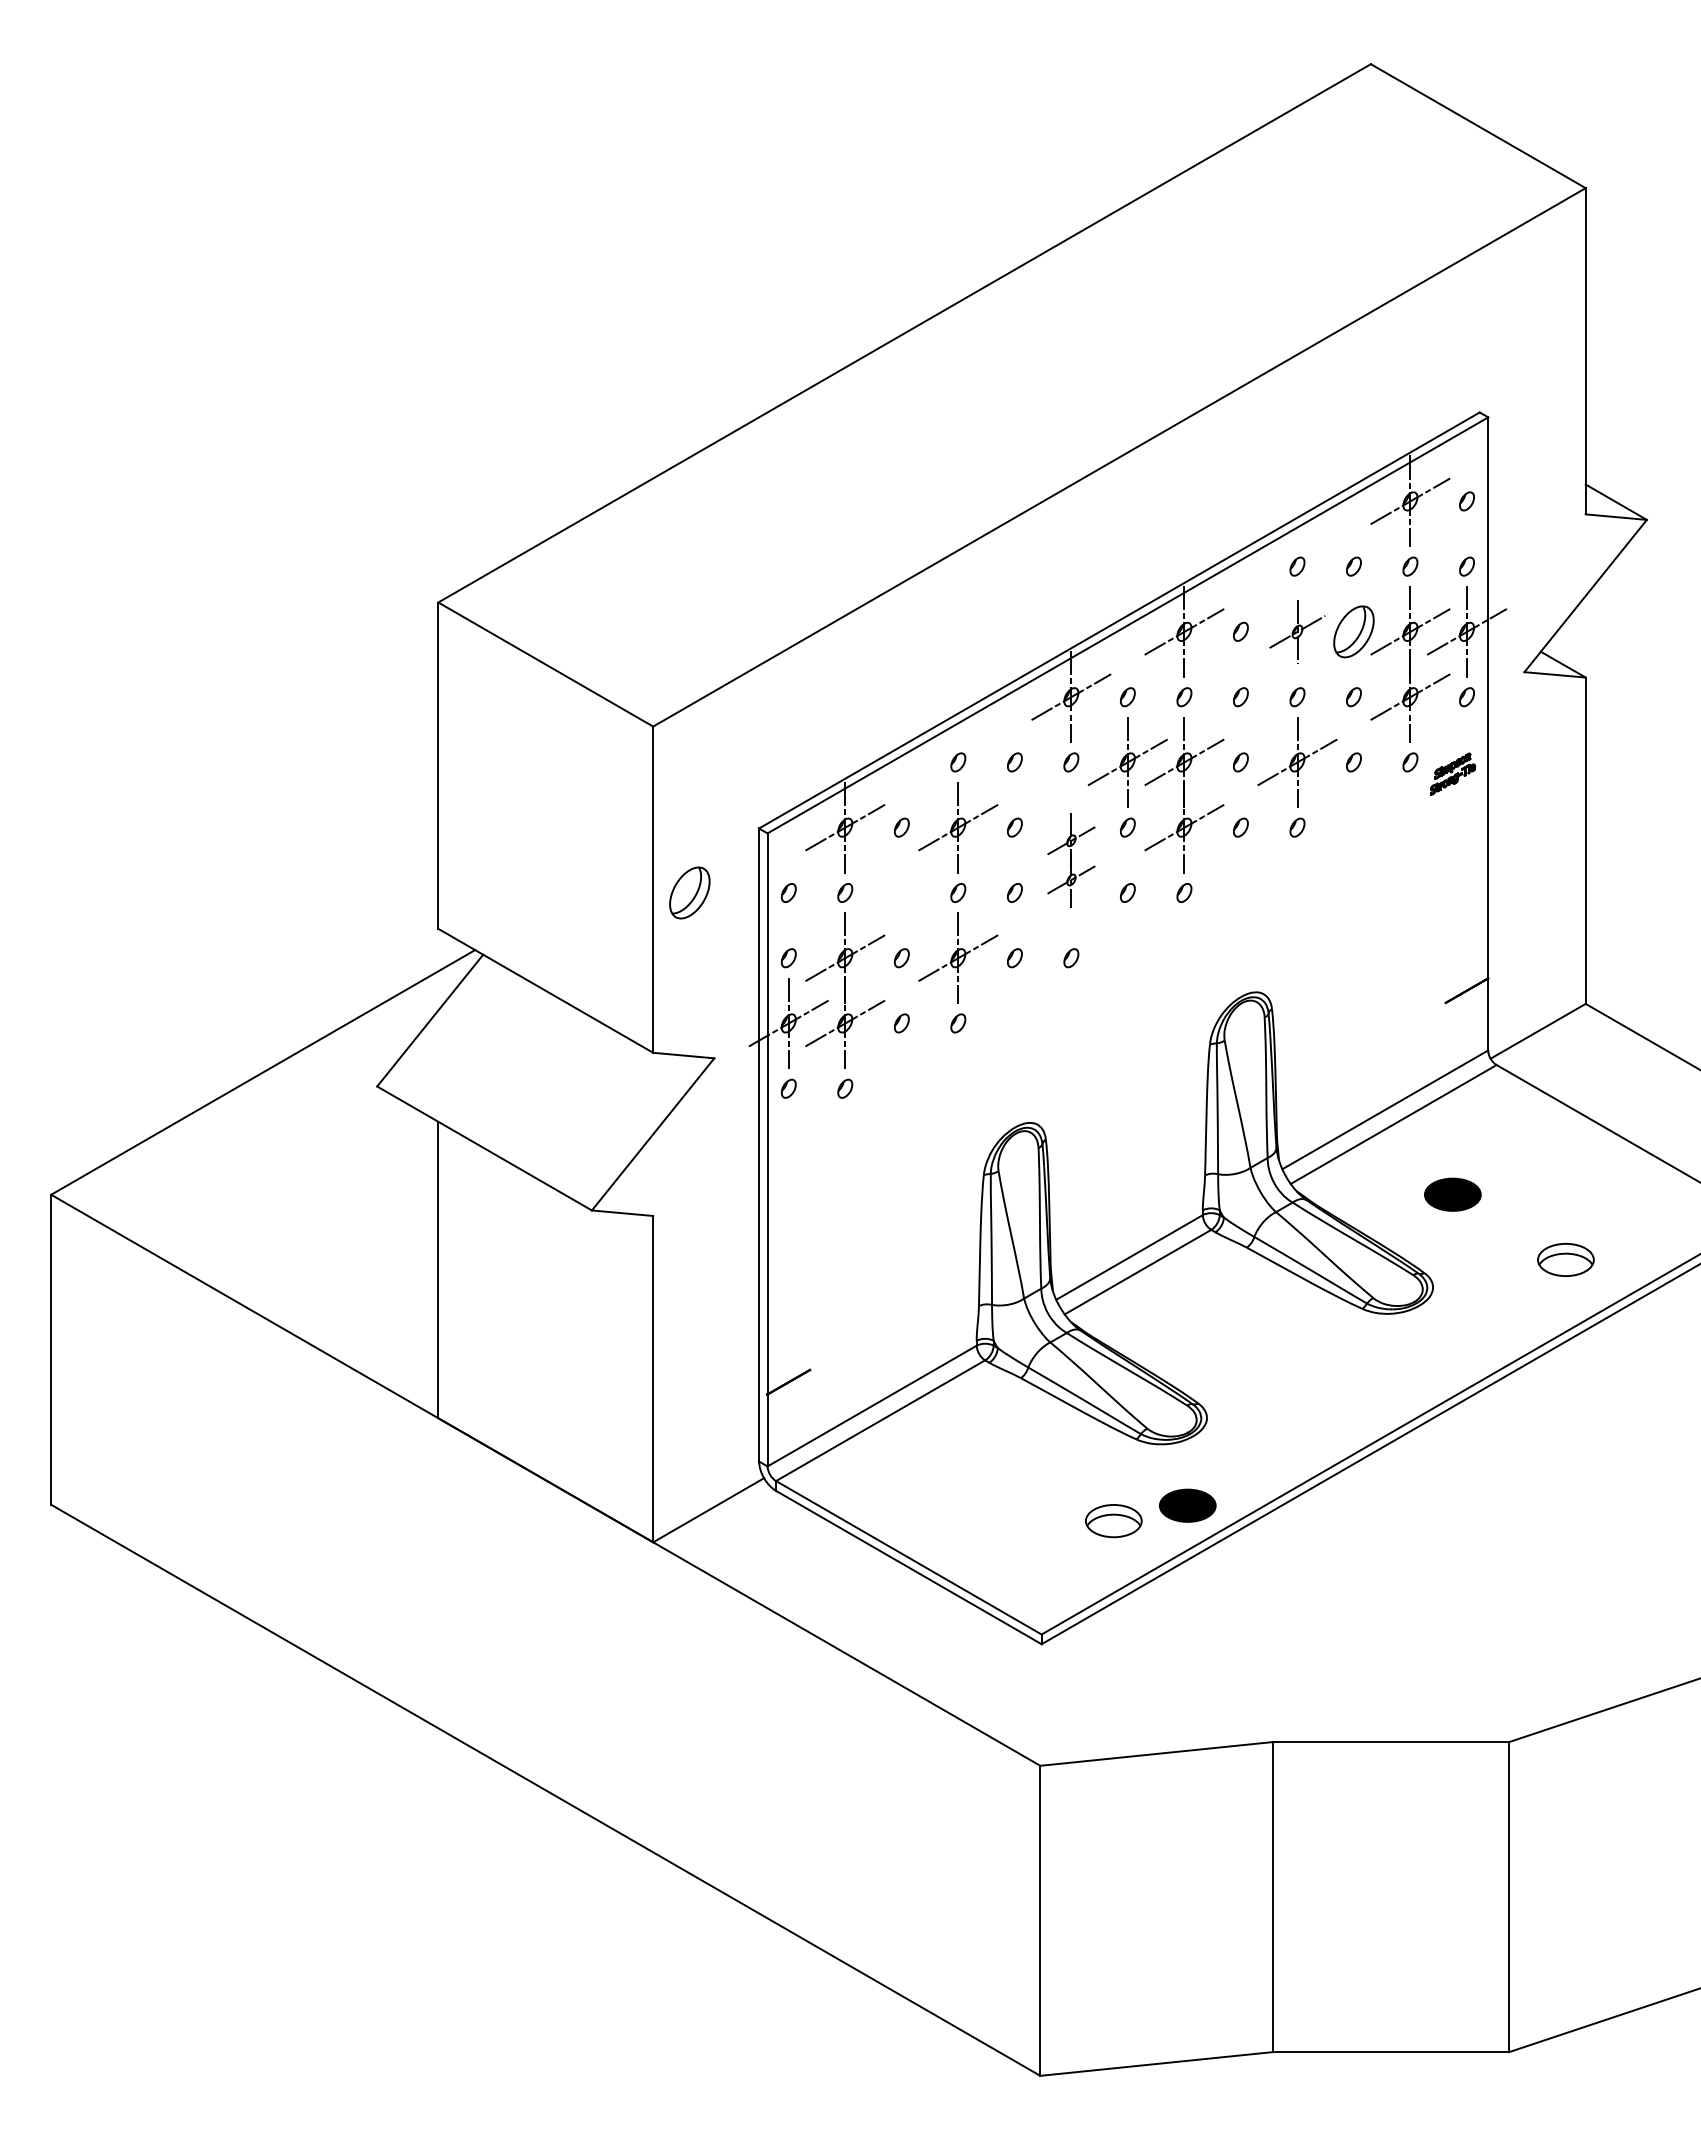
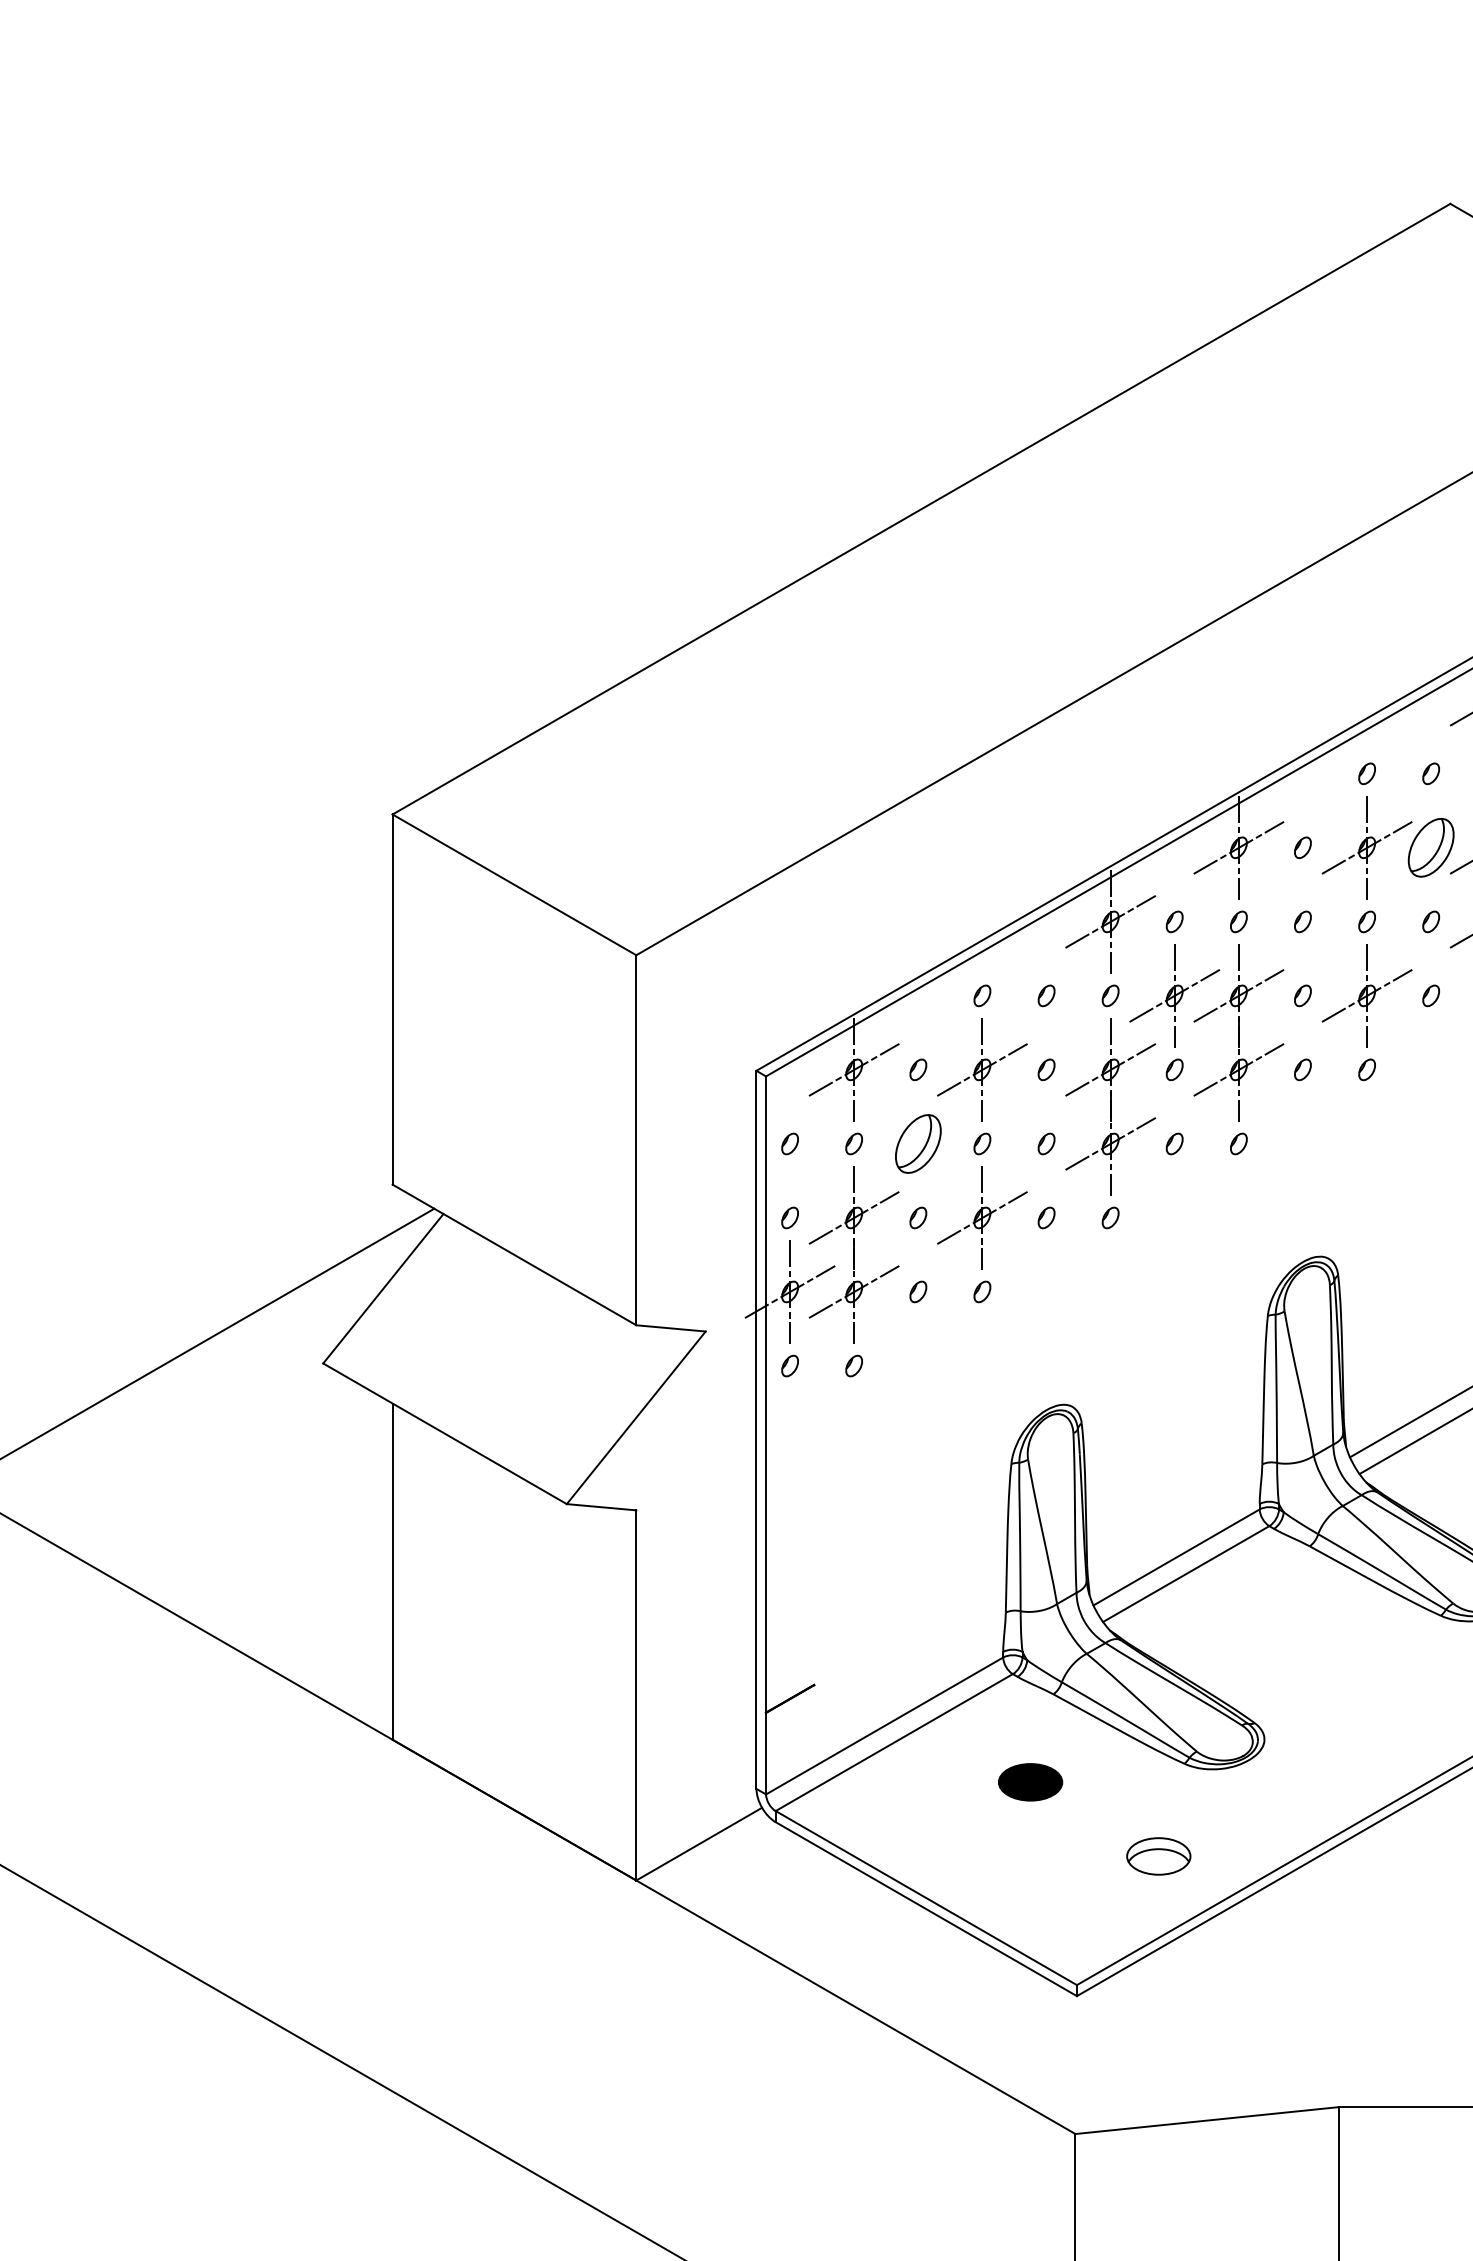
part: (1297, 631) -> (1367, 847), size x1.43
part: (1071, 860) -> (1110, 1107), size x1.67
part: (689, 892) -> (917, 1143), moved
part: (1187, 1505) -> (1030, 1782), moved

